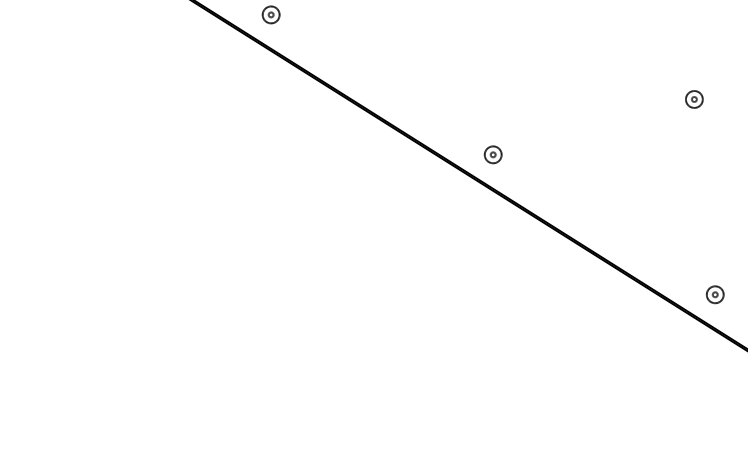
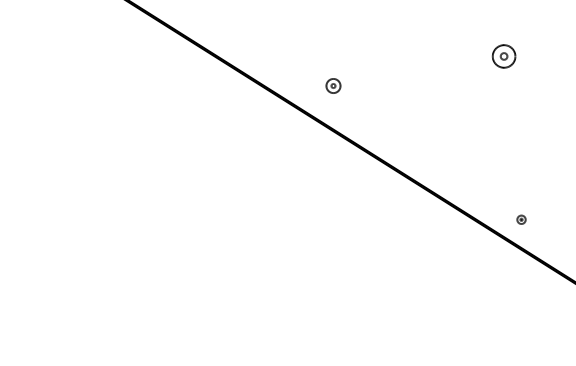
part: (694, 99) -> (504, 56), size x1.6
part: (492, 154) -> (332, 85), moved
part: (714, 294) -> (520, 219), size x0.6

